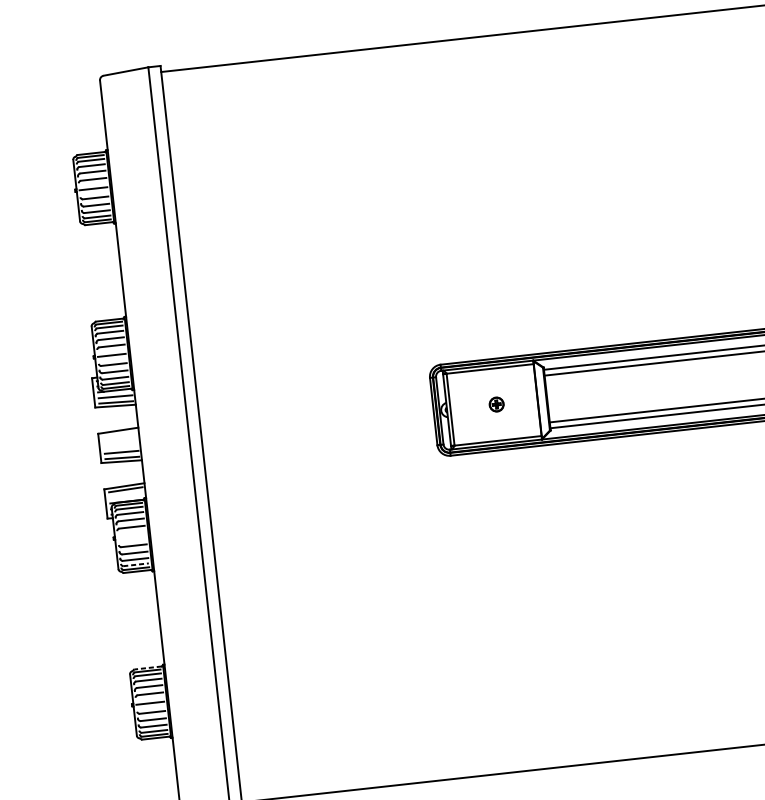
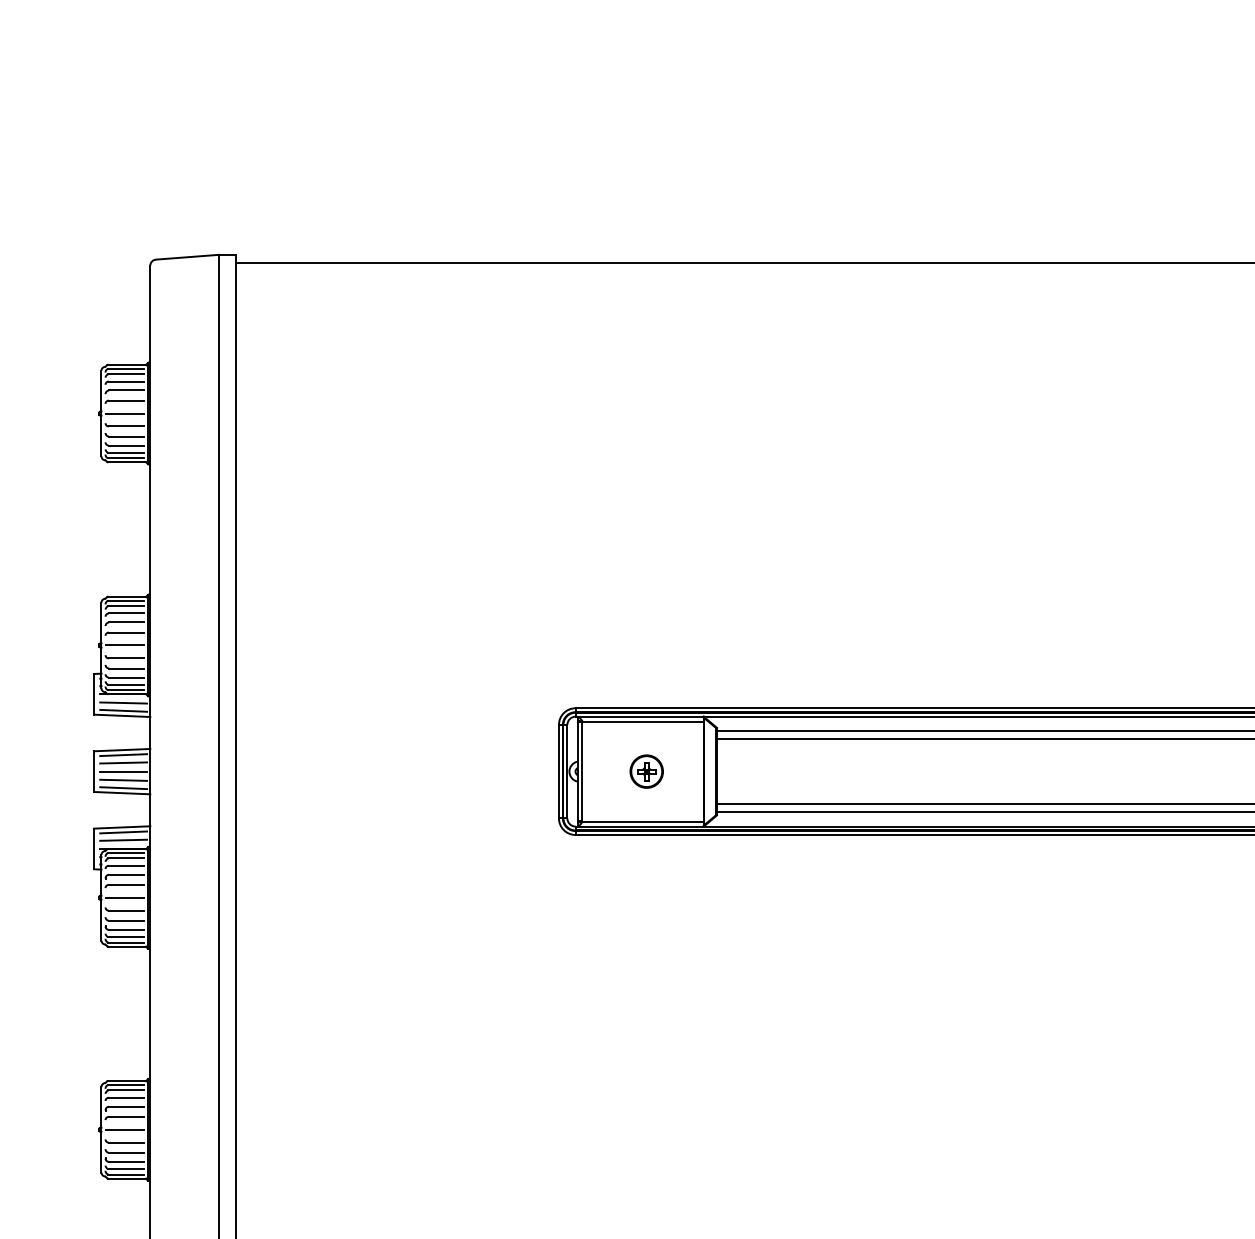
part: (496, 404) -> (646, 771), size x1.67
line: (119, 434) -> (123, 755), added
line: (120, 439) -> (123, 762), added
line: (120, 446) -> (123, 771), added
line: (126, 494) -> (123, 839), added
line: (131, 536) -> (124, 897), added
line: (136, 565) -> (126, 937), dashed -> solid
line: (148, 667) -> (127, 1080), dashed -> solid

